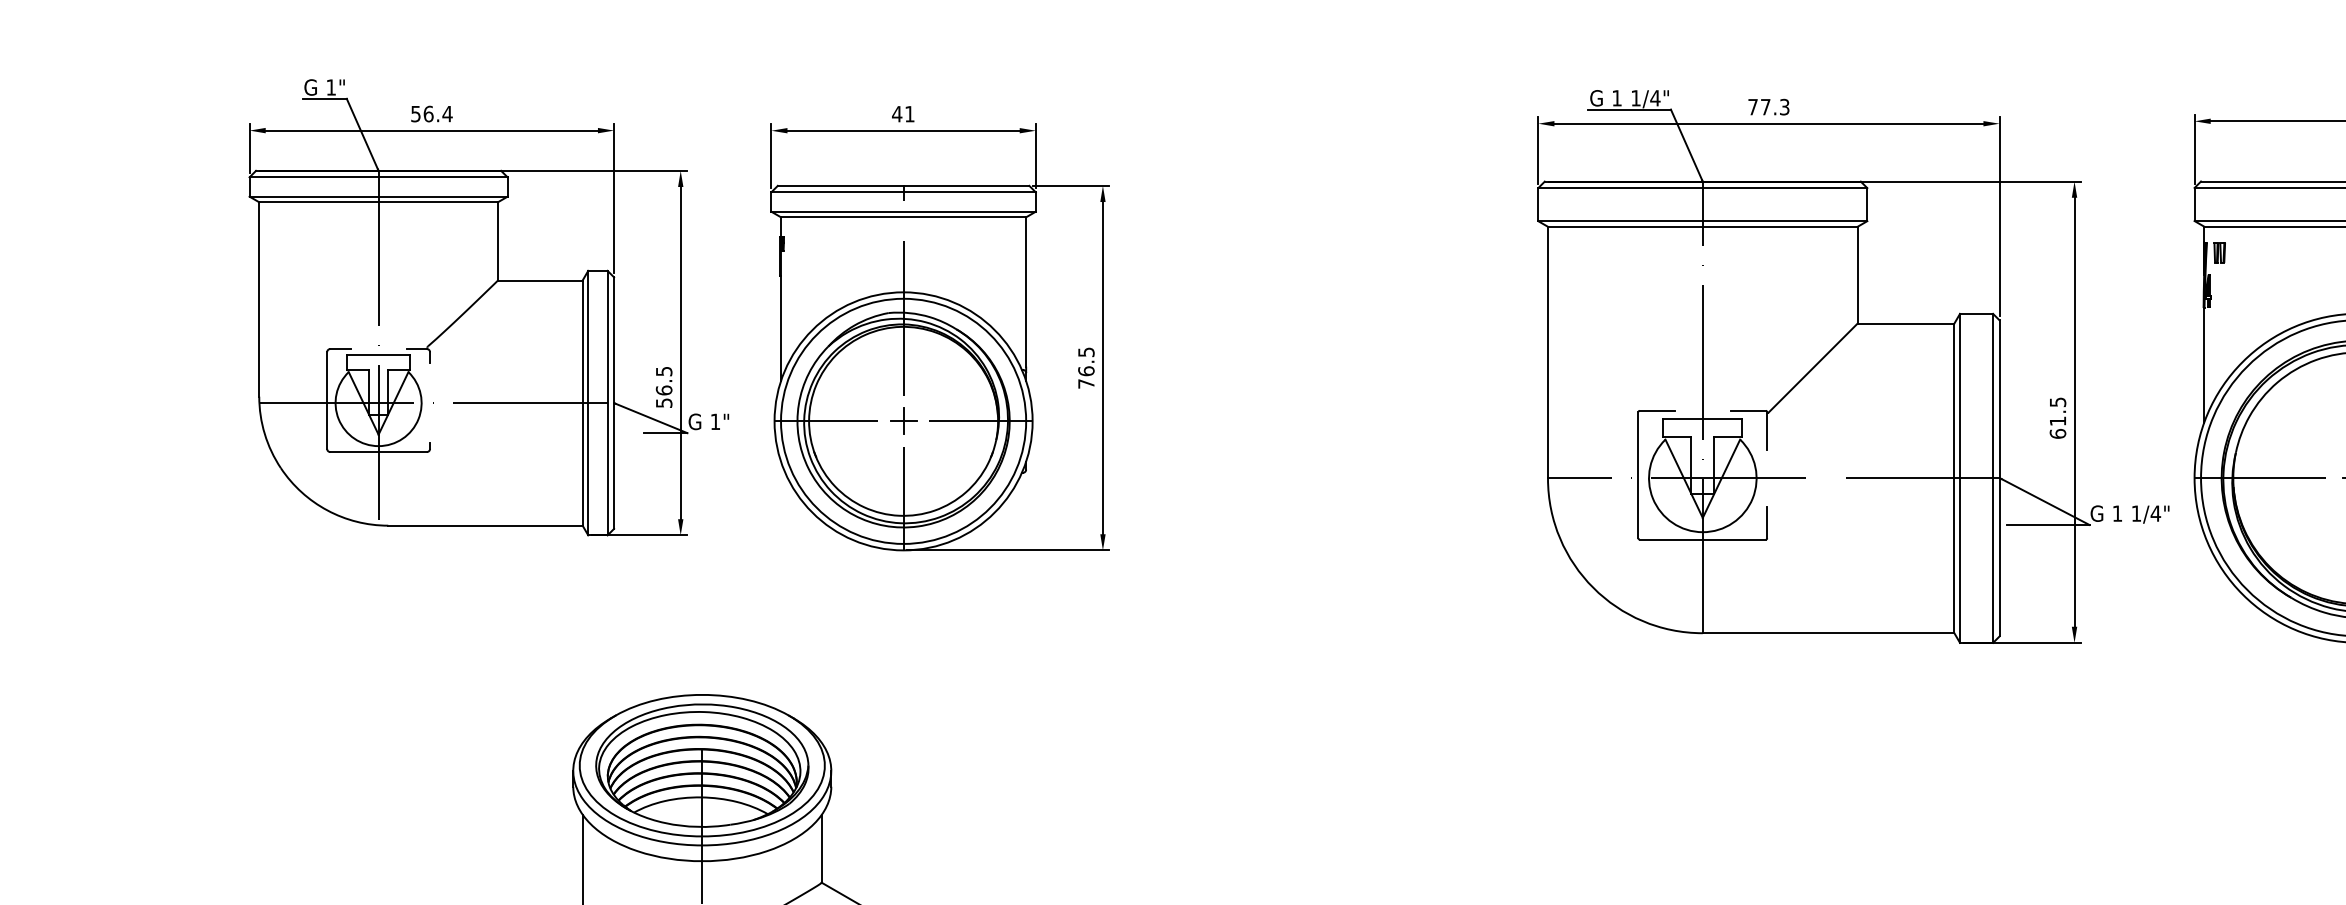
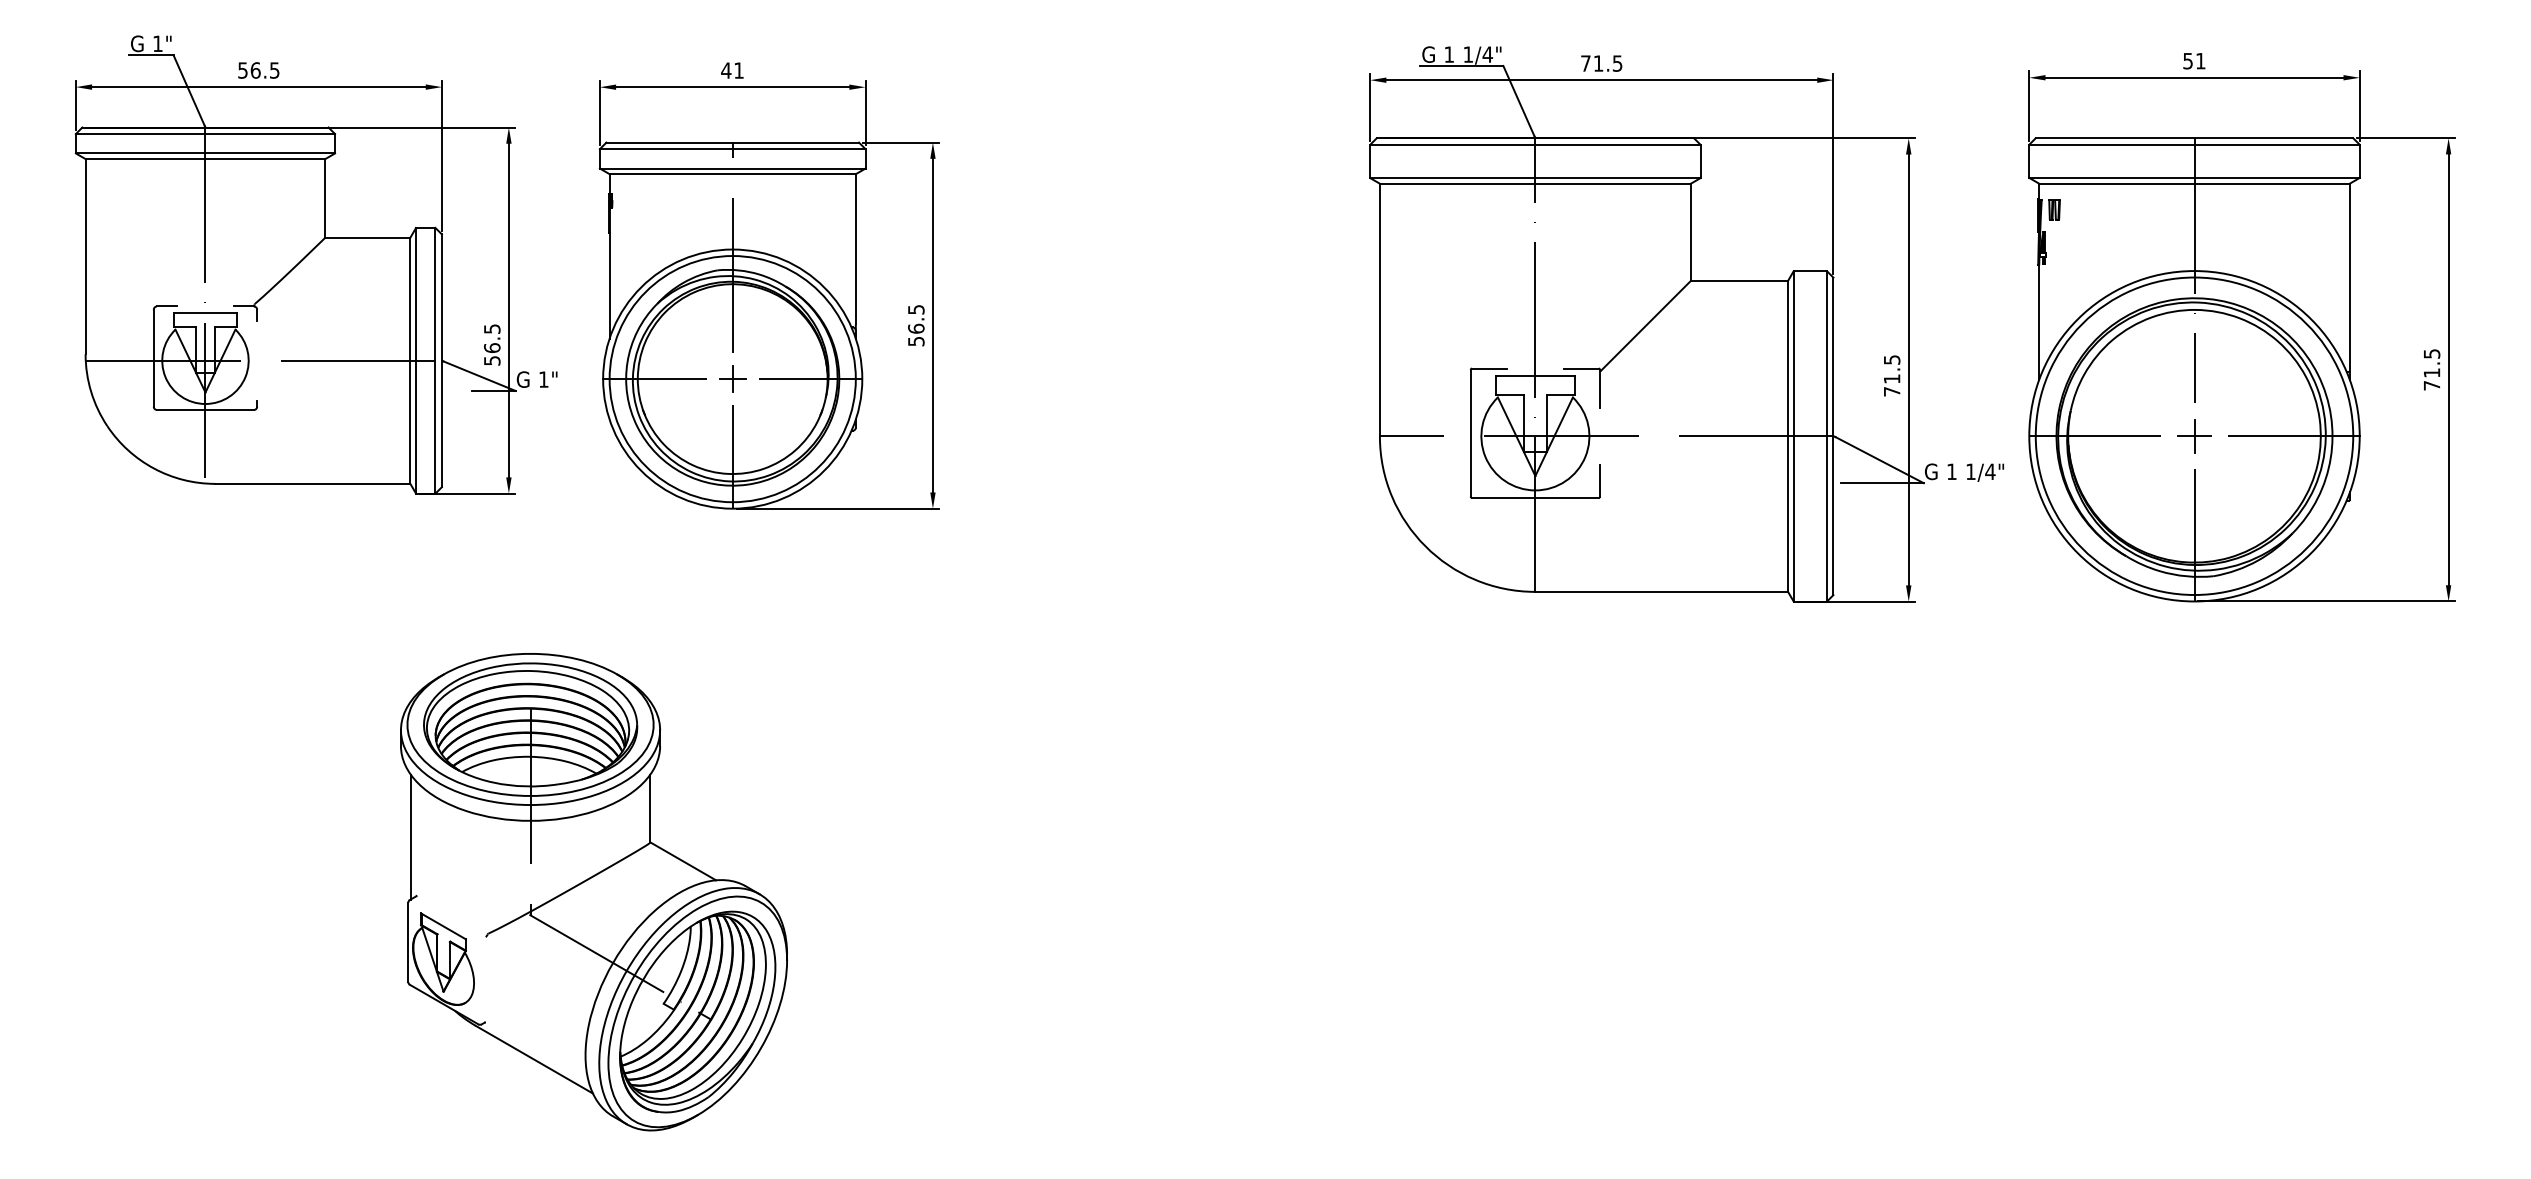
text: (1775, 107) -> (1608, 63), 77.3 -> 71.5
text: (447, 114) -> (274, 70), 56.4 -> 56.5
text: (1086, 383) -> (916, 341), 76.5 -> 56.5
text: (2057, 433) -> (1891, 391), 61.5 -> 71.5

